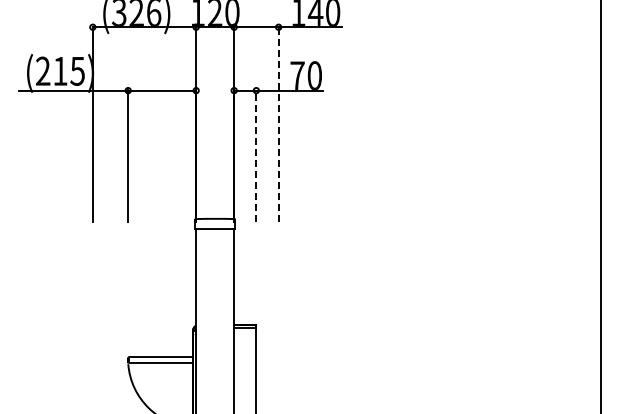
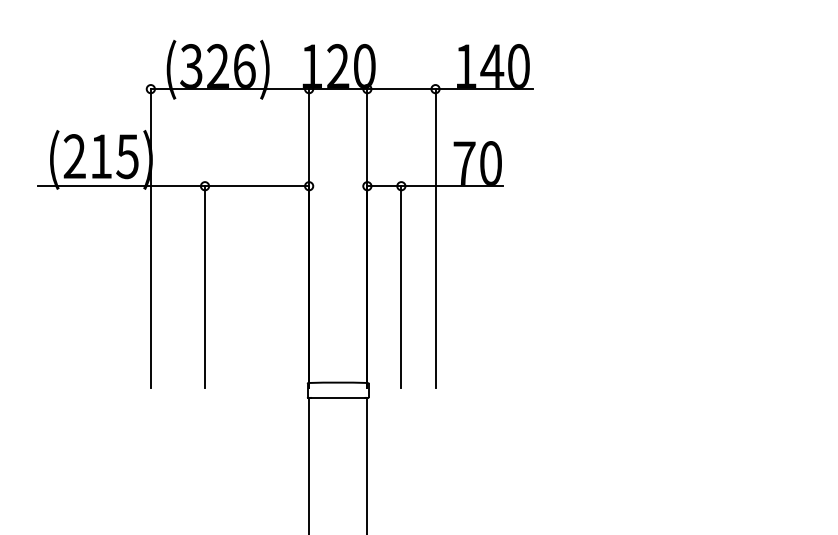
line: (278, 124) -> (435, 238), dashed -> solid
line: (256, 156) -> (401, 287), dashed -> solid

